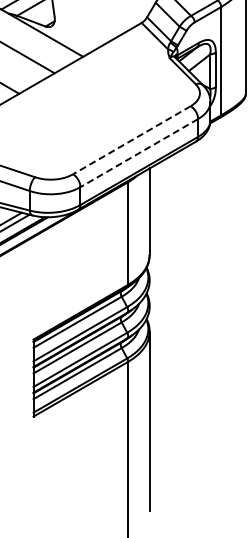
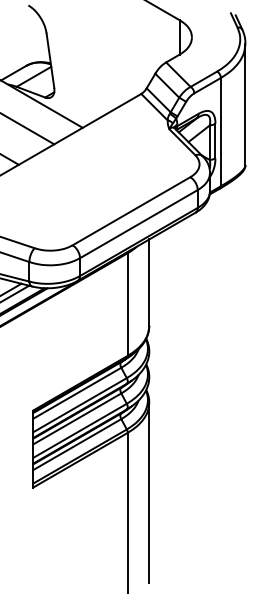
line: (131, 140) -> (131, 211), dashed -> solid
line: (138, 153) -> (138, 224), dashed -> solid

